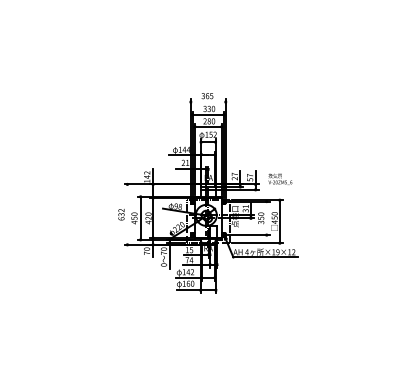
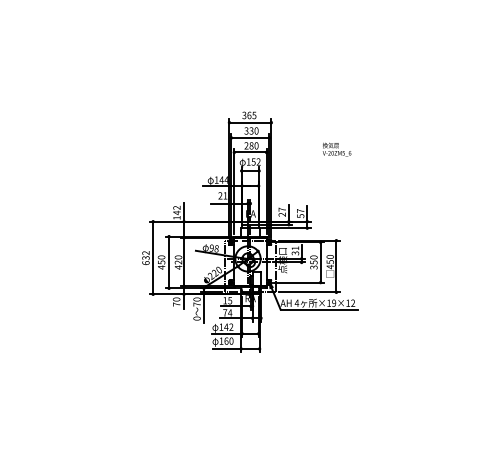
line: (208, 101) -> (250, 122), added
text: (280, 179) -> (337, 149), moved
line: (127, 214) -> (153, 257), added
line: (266, 218) -> (320, 262), added

